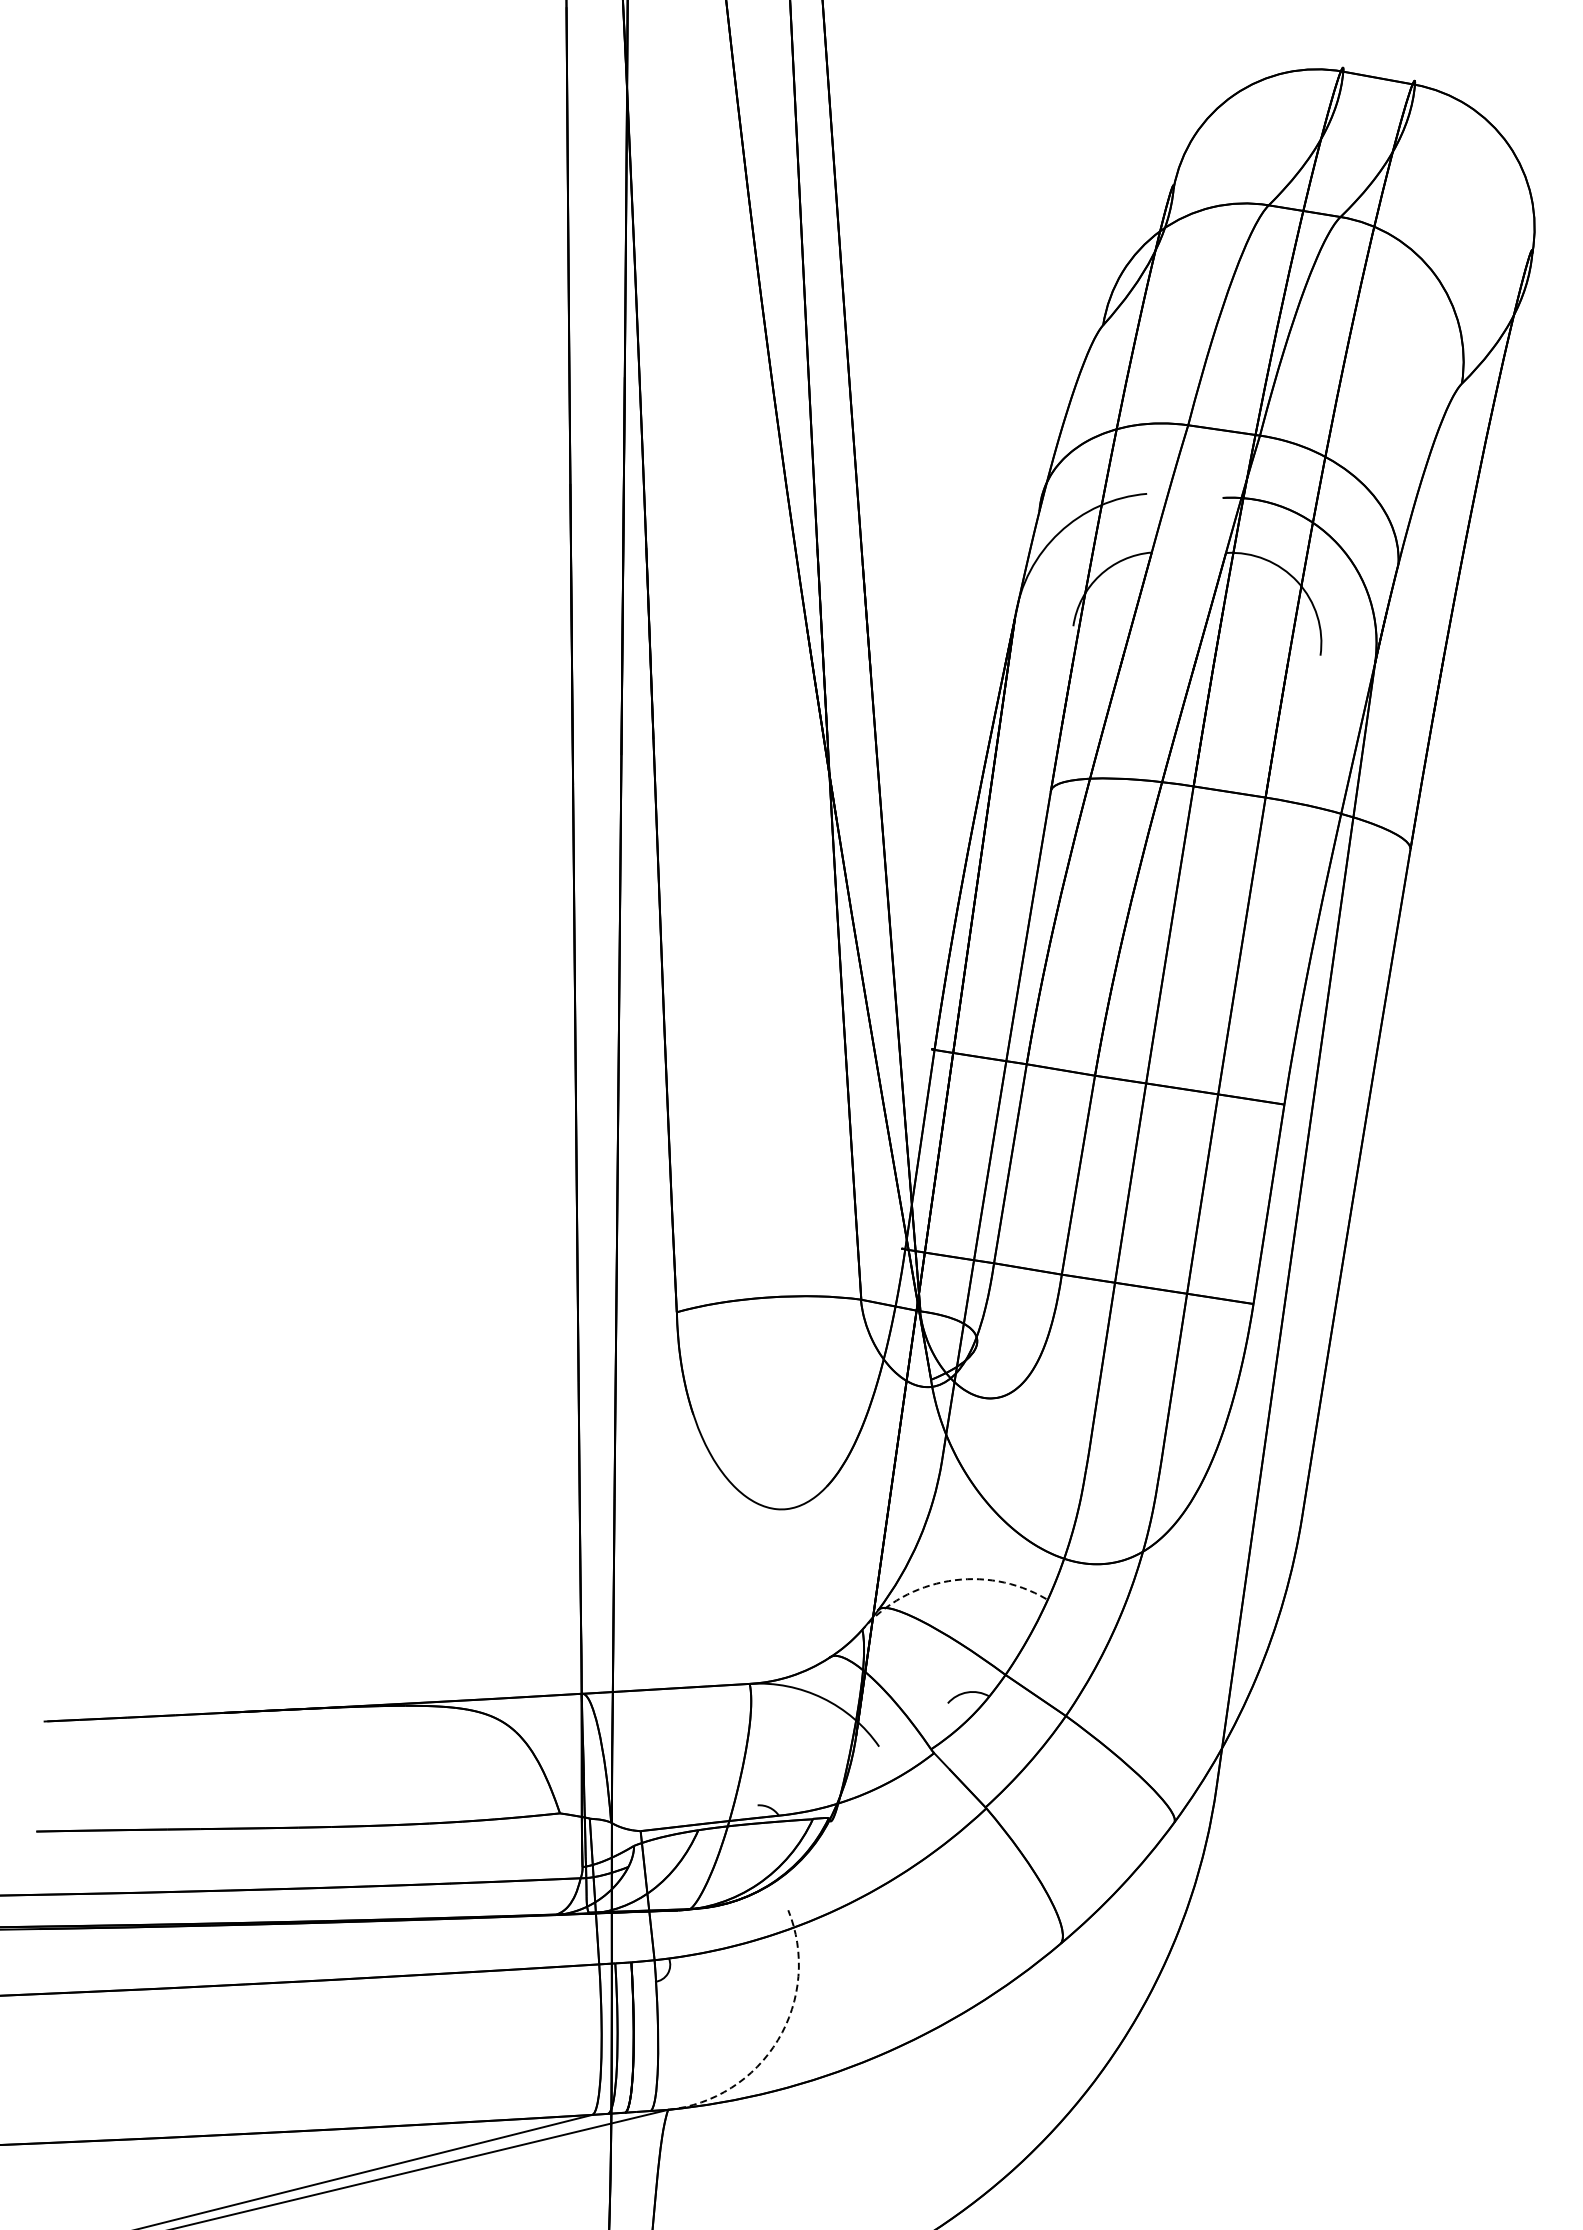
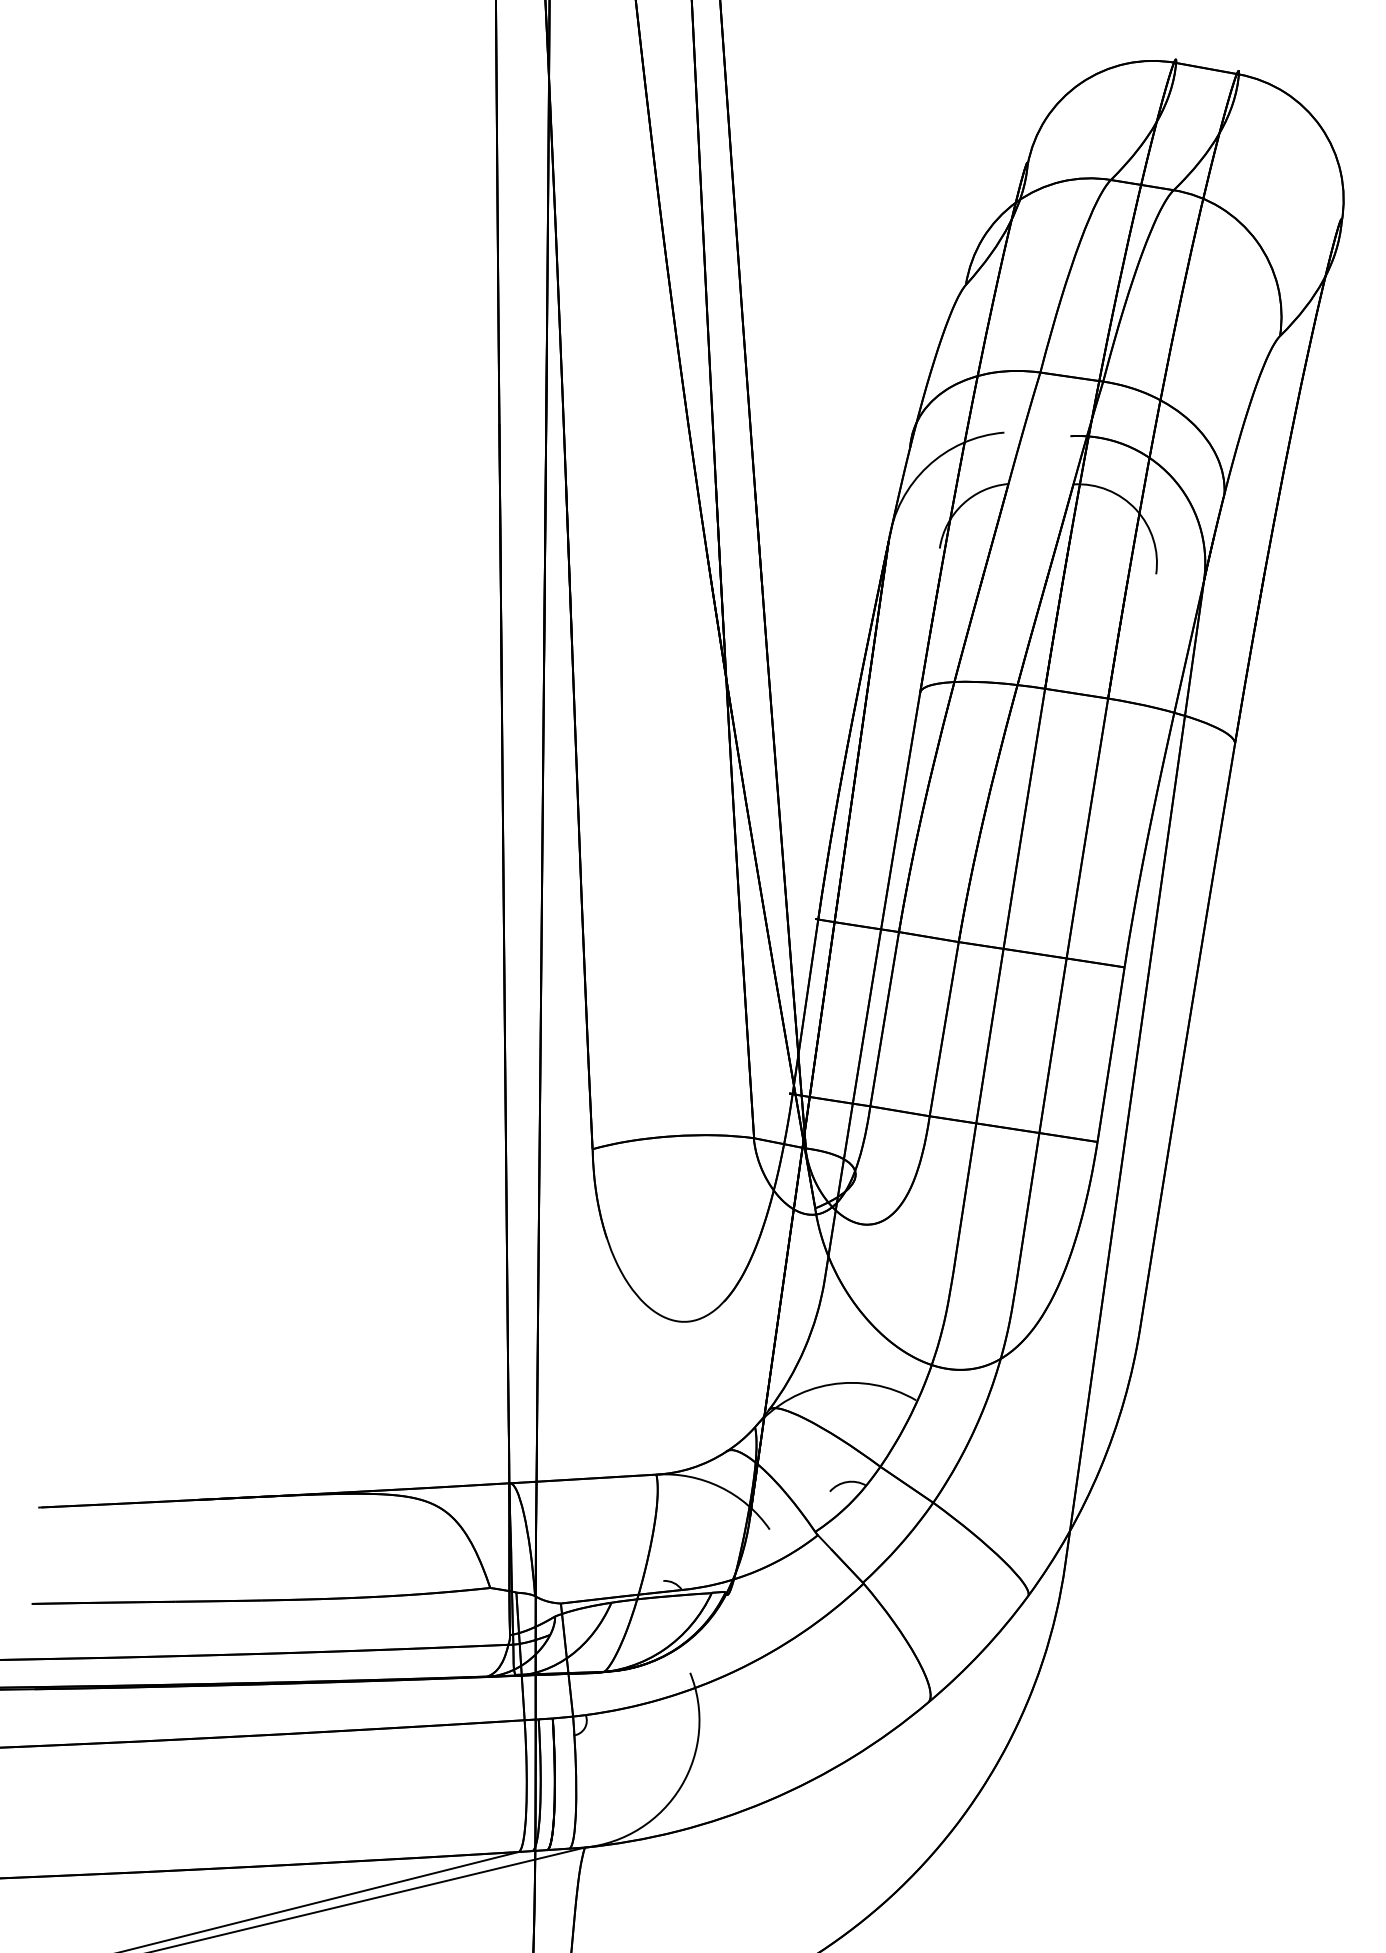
arc: (948, 1581) -> (830, 1384), dashed -> solid
arc: (778, 2040) -> (681, 1786), dashed -> solid

